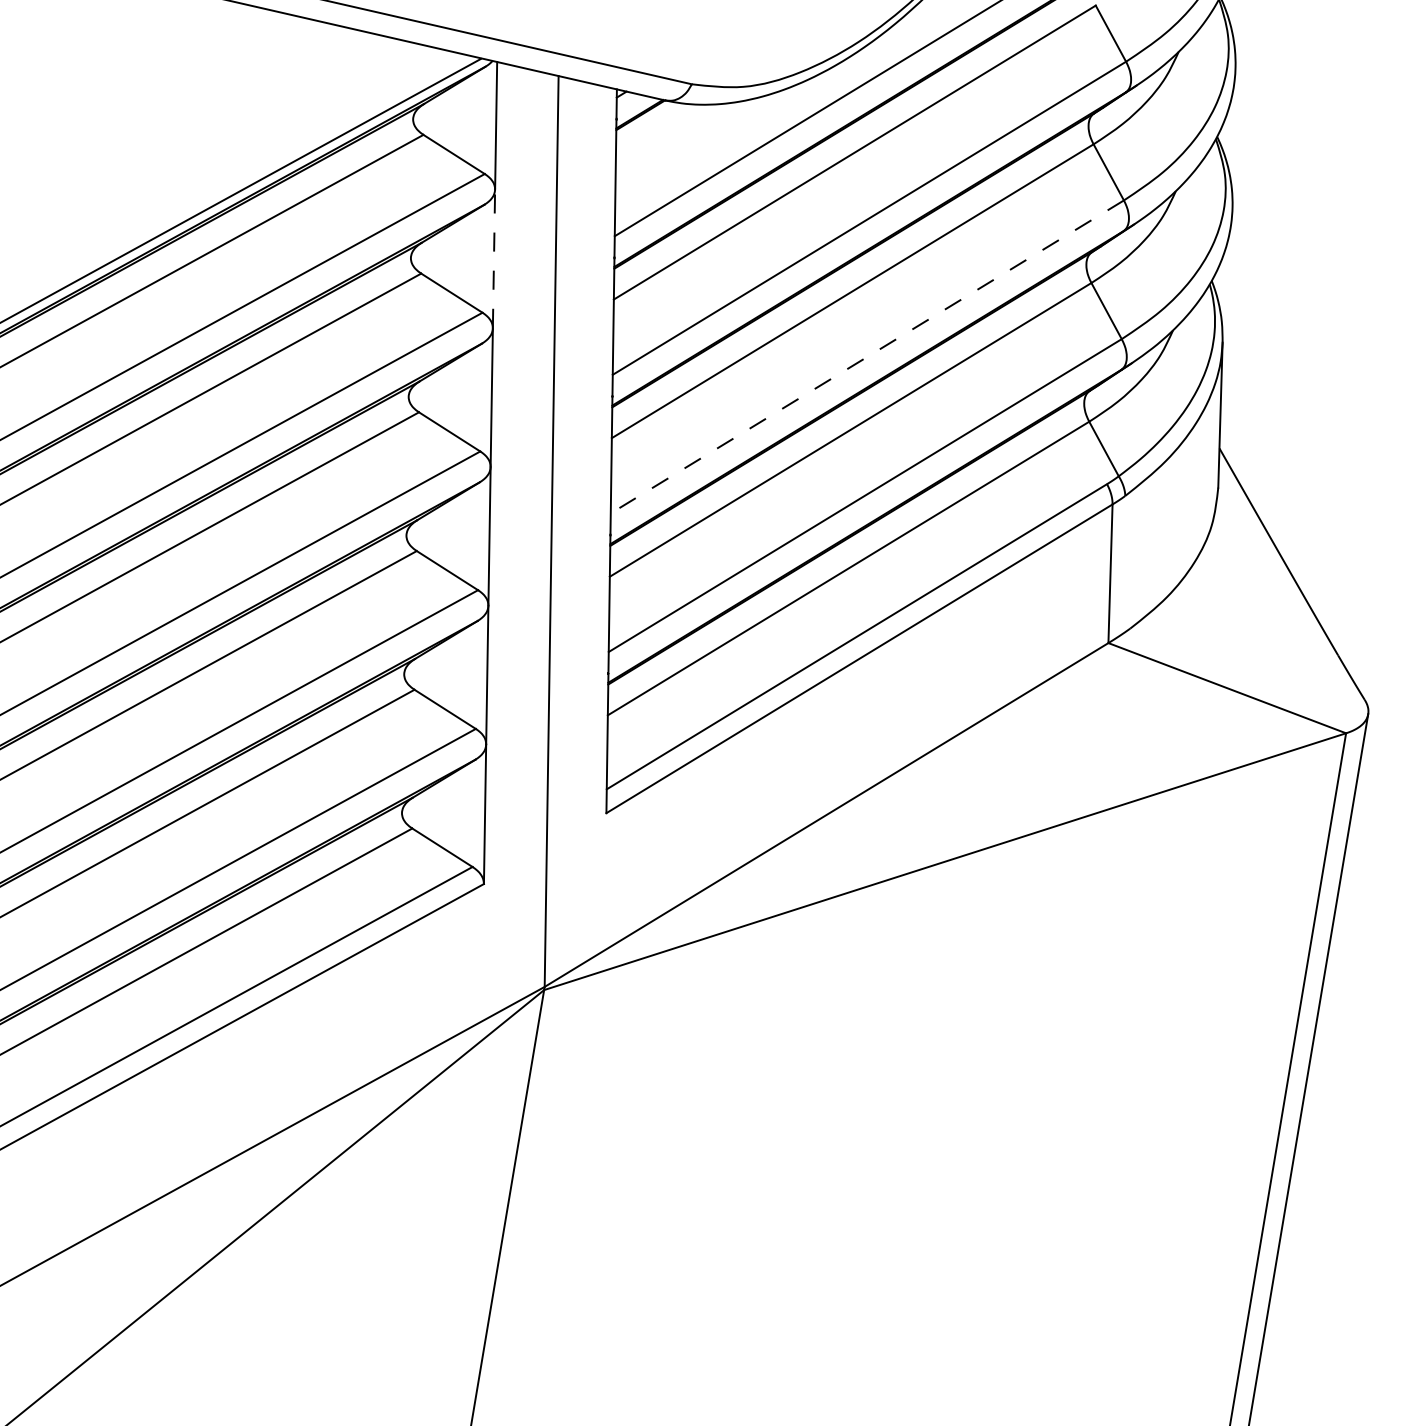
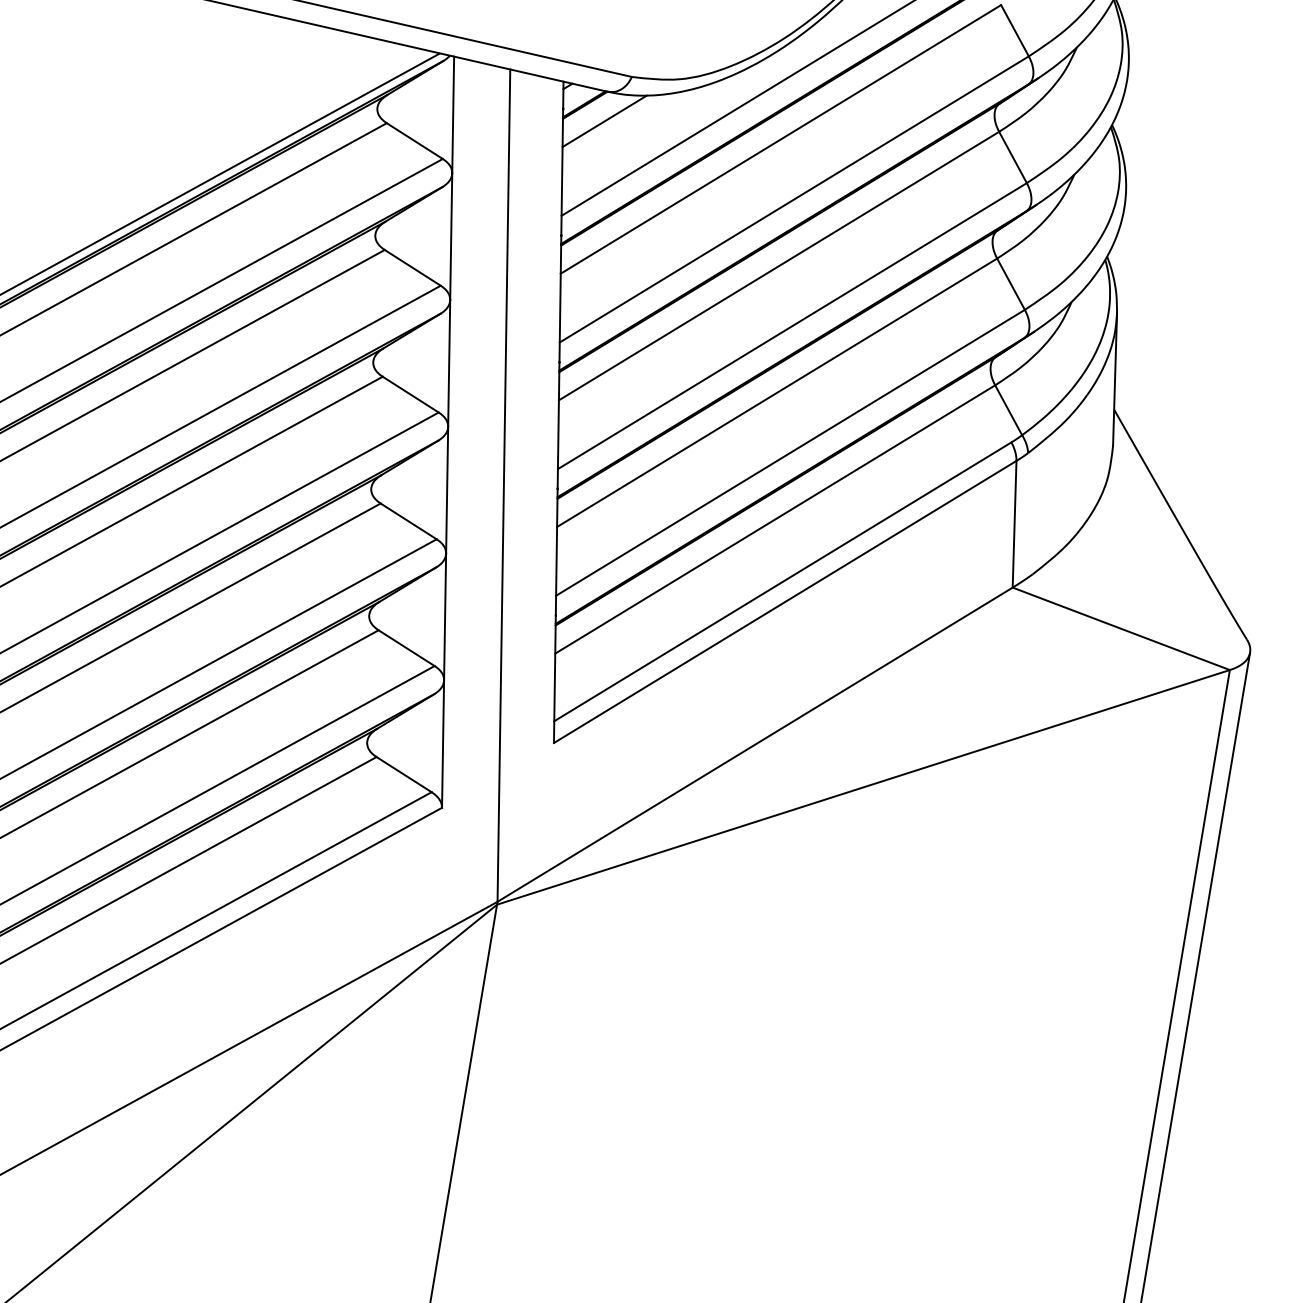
line: (661, 132) -> (604, 121), added
line: (494, 258) -> (451, 236), dashed -> solid
line: (867, 356) -> (792, 325), dashed -> solid

